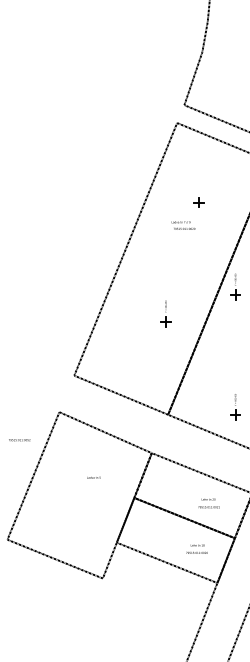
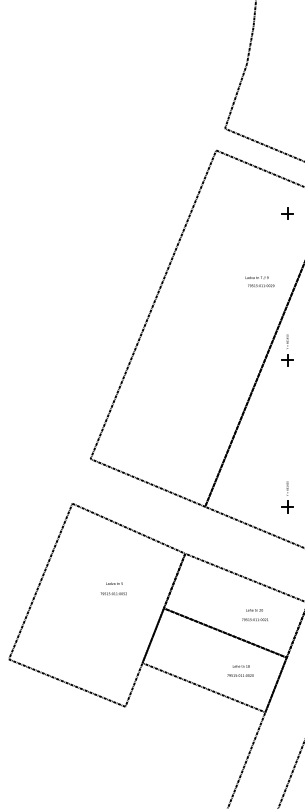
part: (198, 202) -> (287, 213), moved
text: (183, 225) -> (259, 281), moved
part: (165, 313) -> (202, 383), removed
text: (19, 439) -> (113, 593), moved

